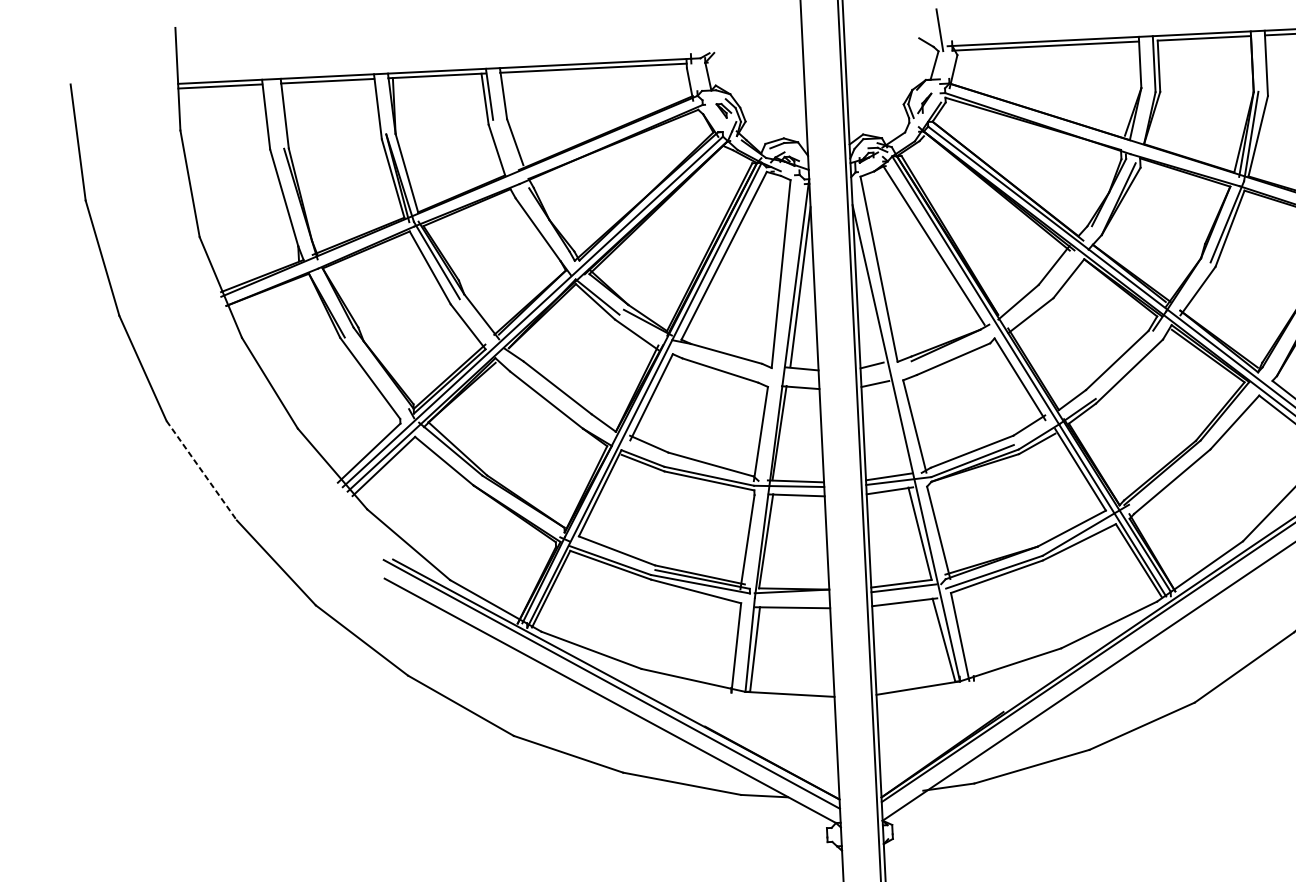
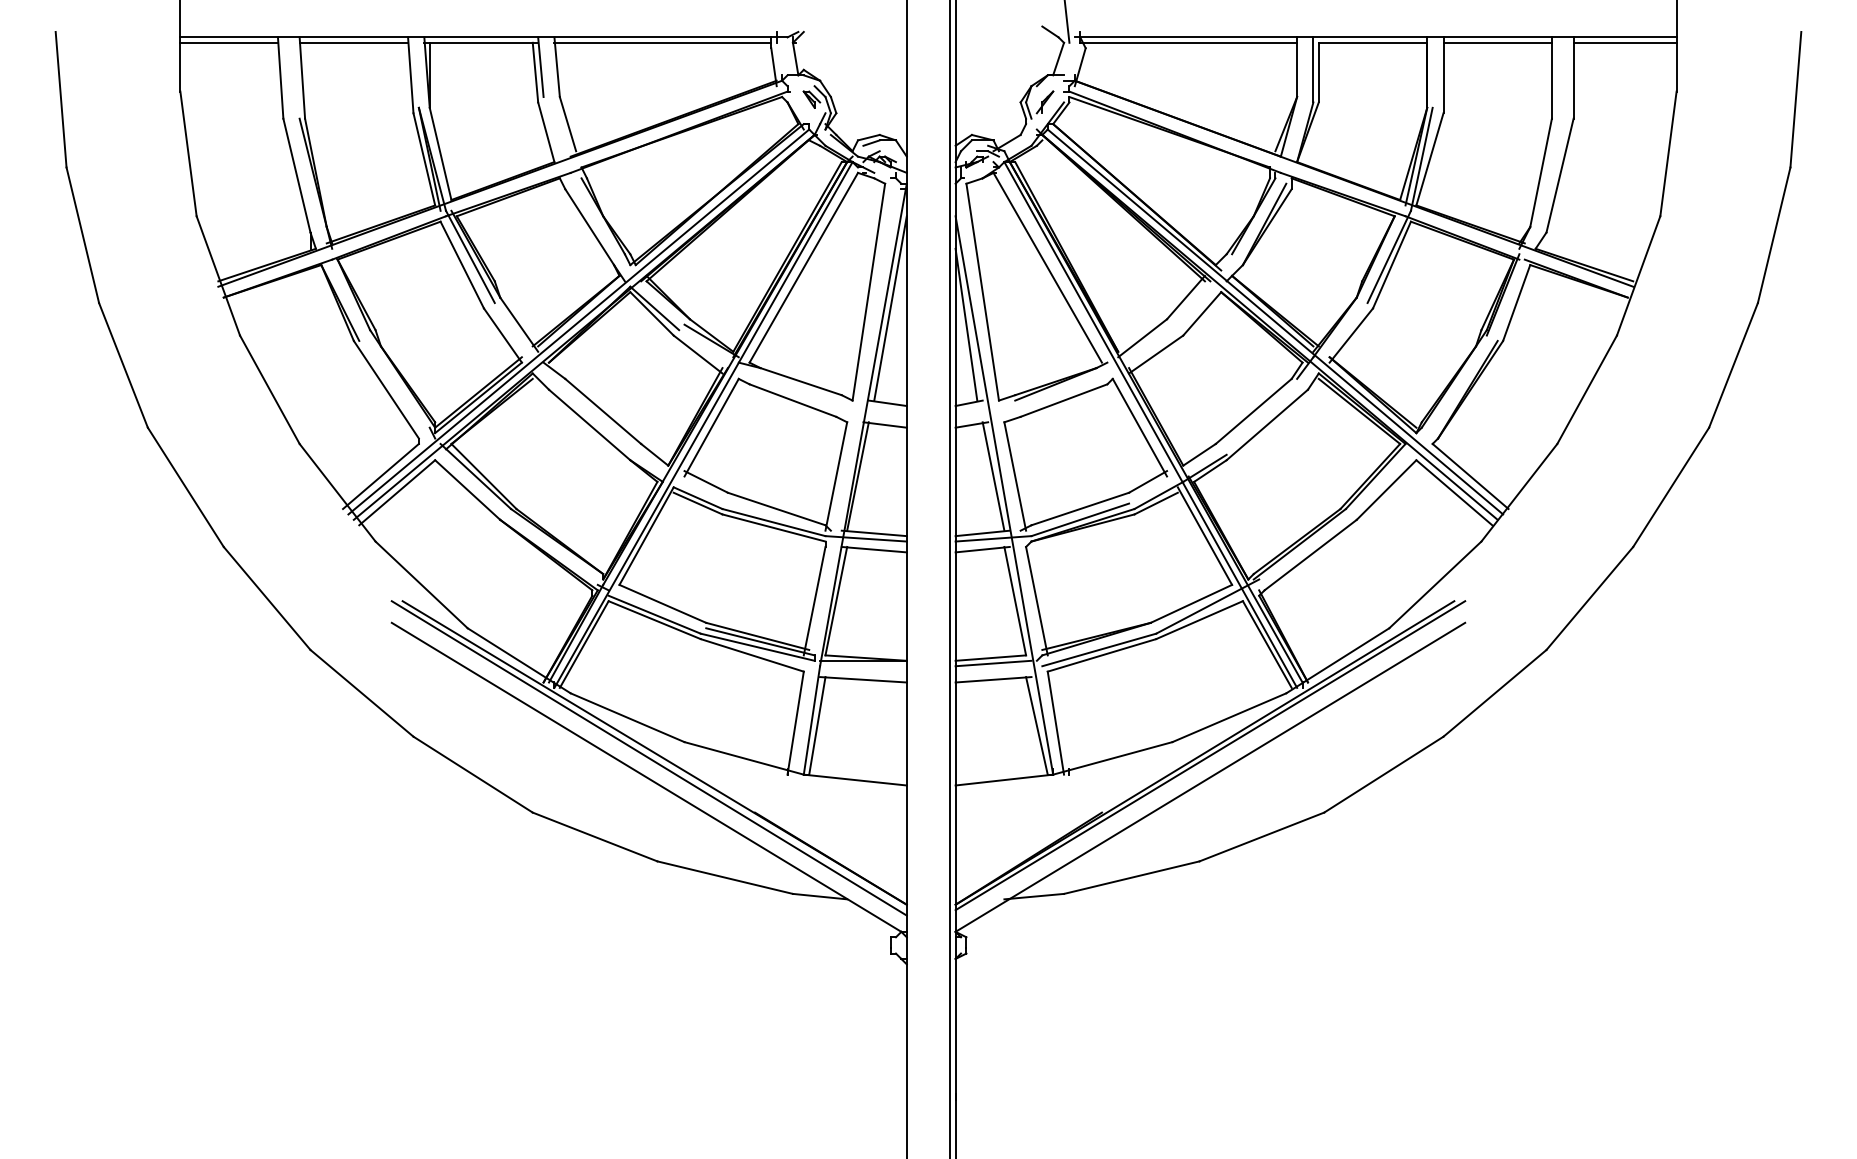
line: (866, 297) -> (966, 324), added
line: (896, 427) -> (993, 476), added
line: (201, 470) -> (185, 487), dashed -> solid

